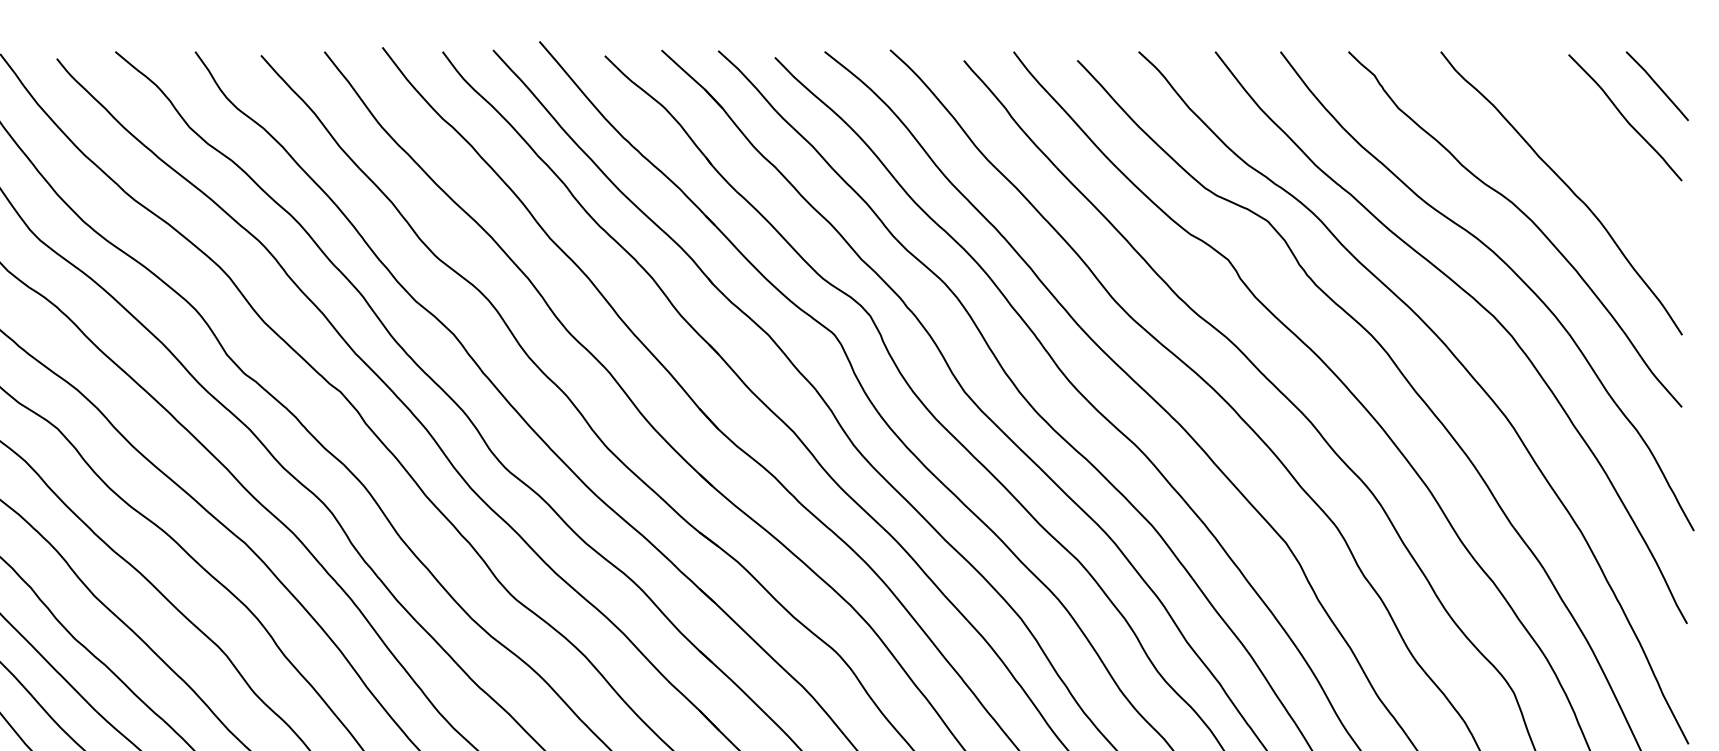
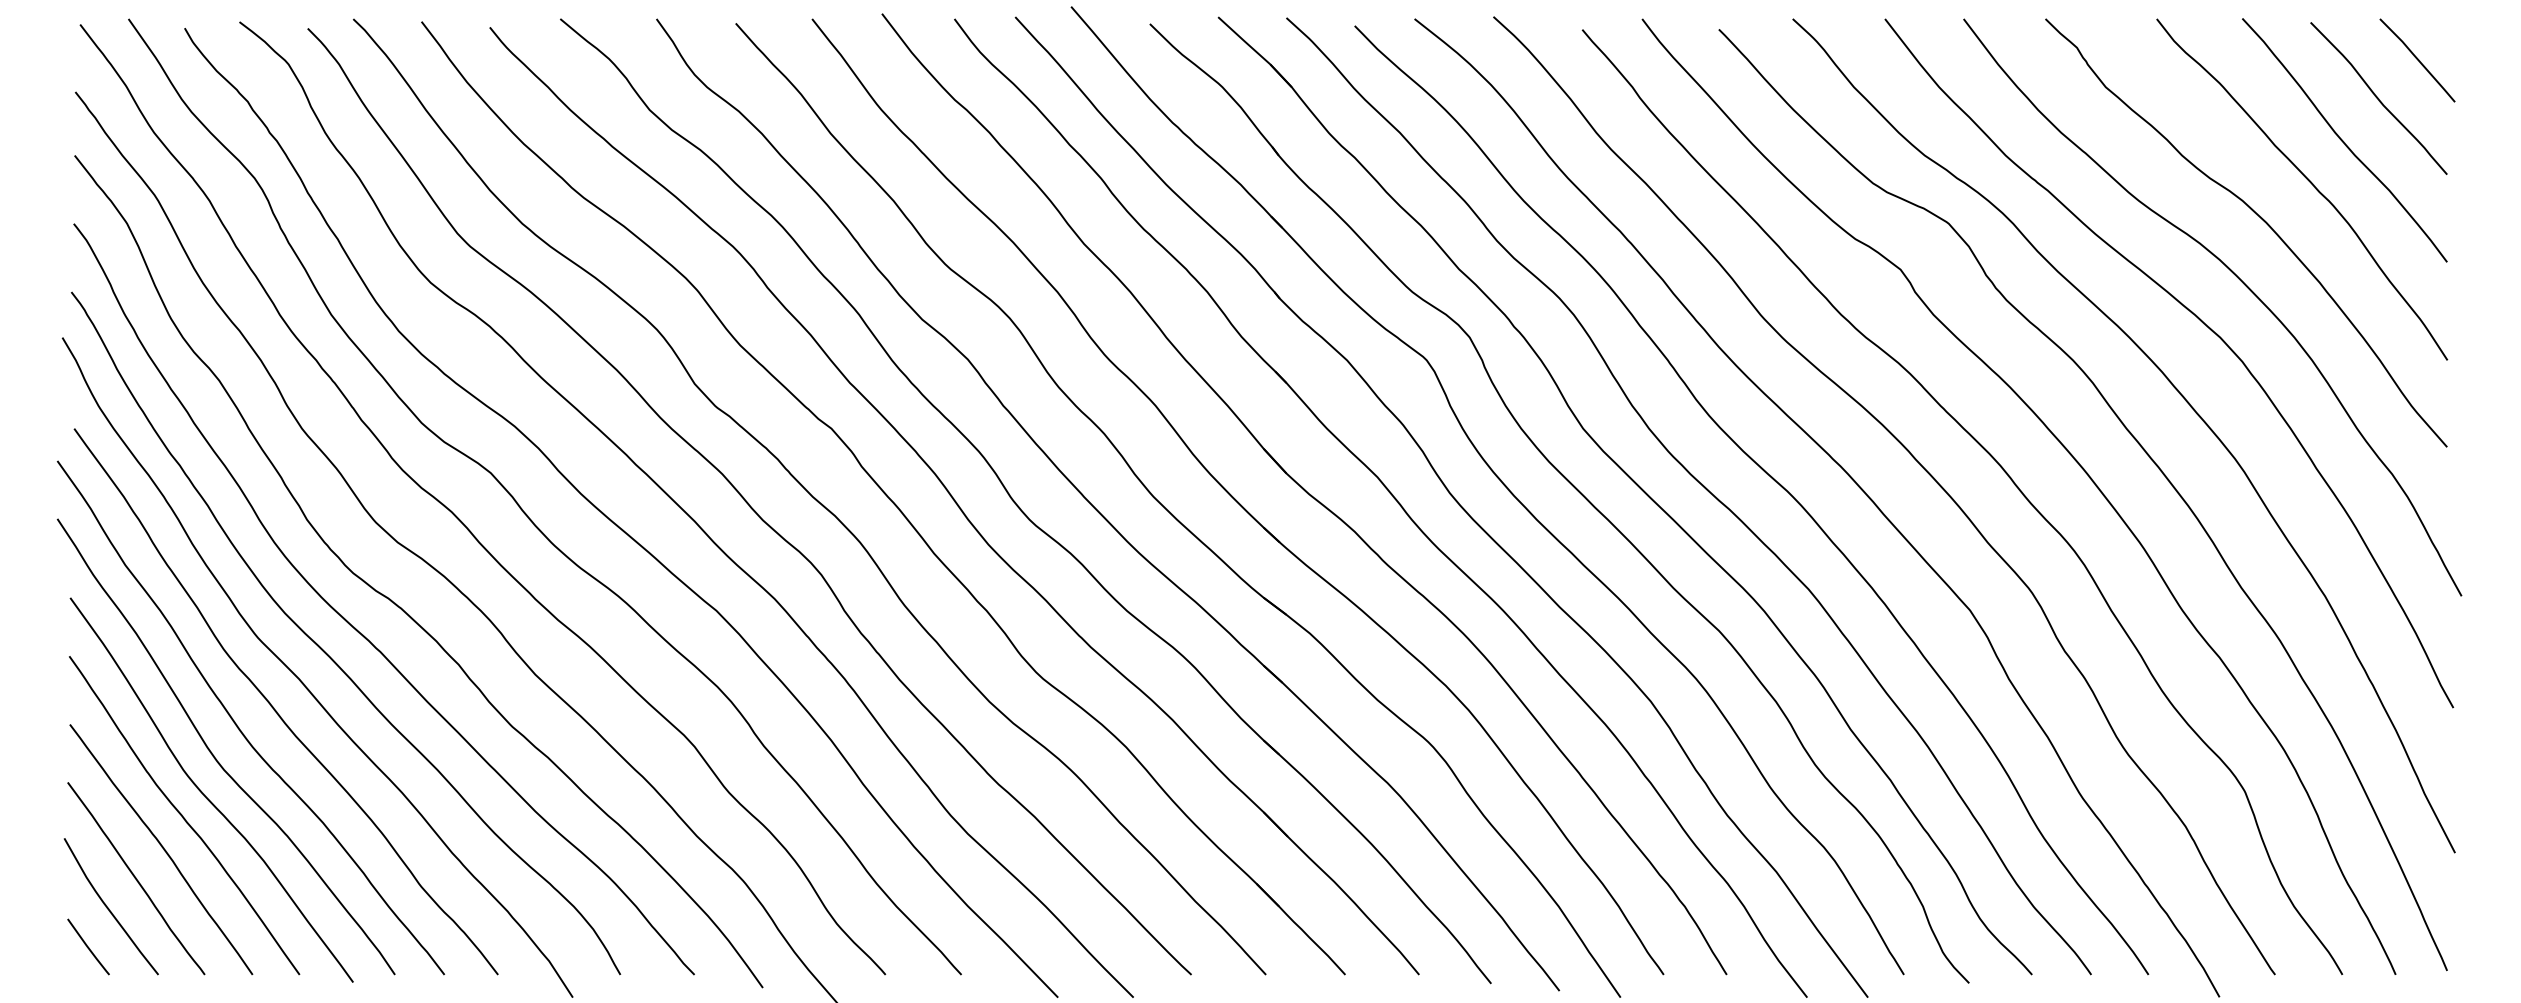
curve: (1595, 152) -> (2343, 140), added

